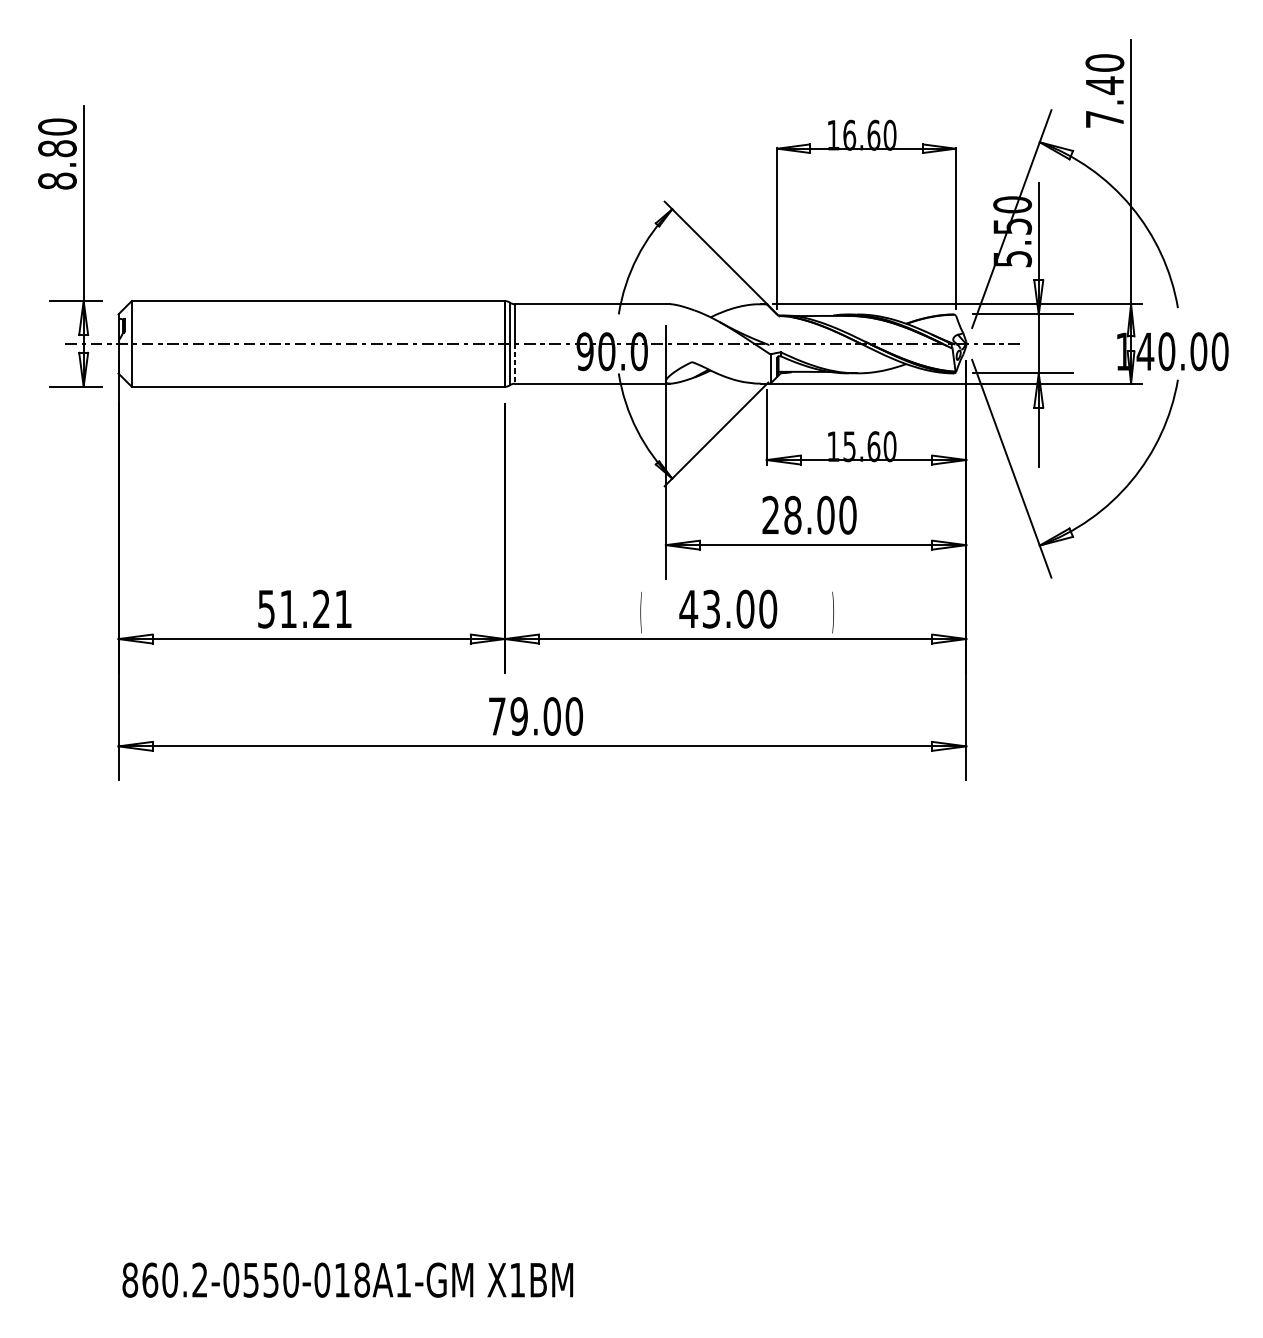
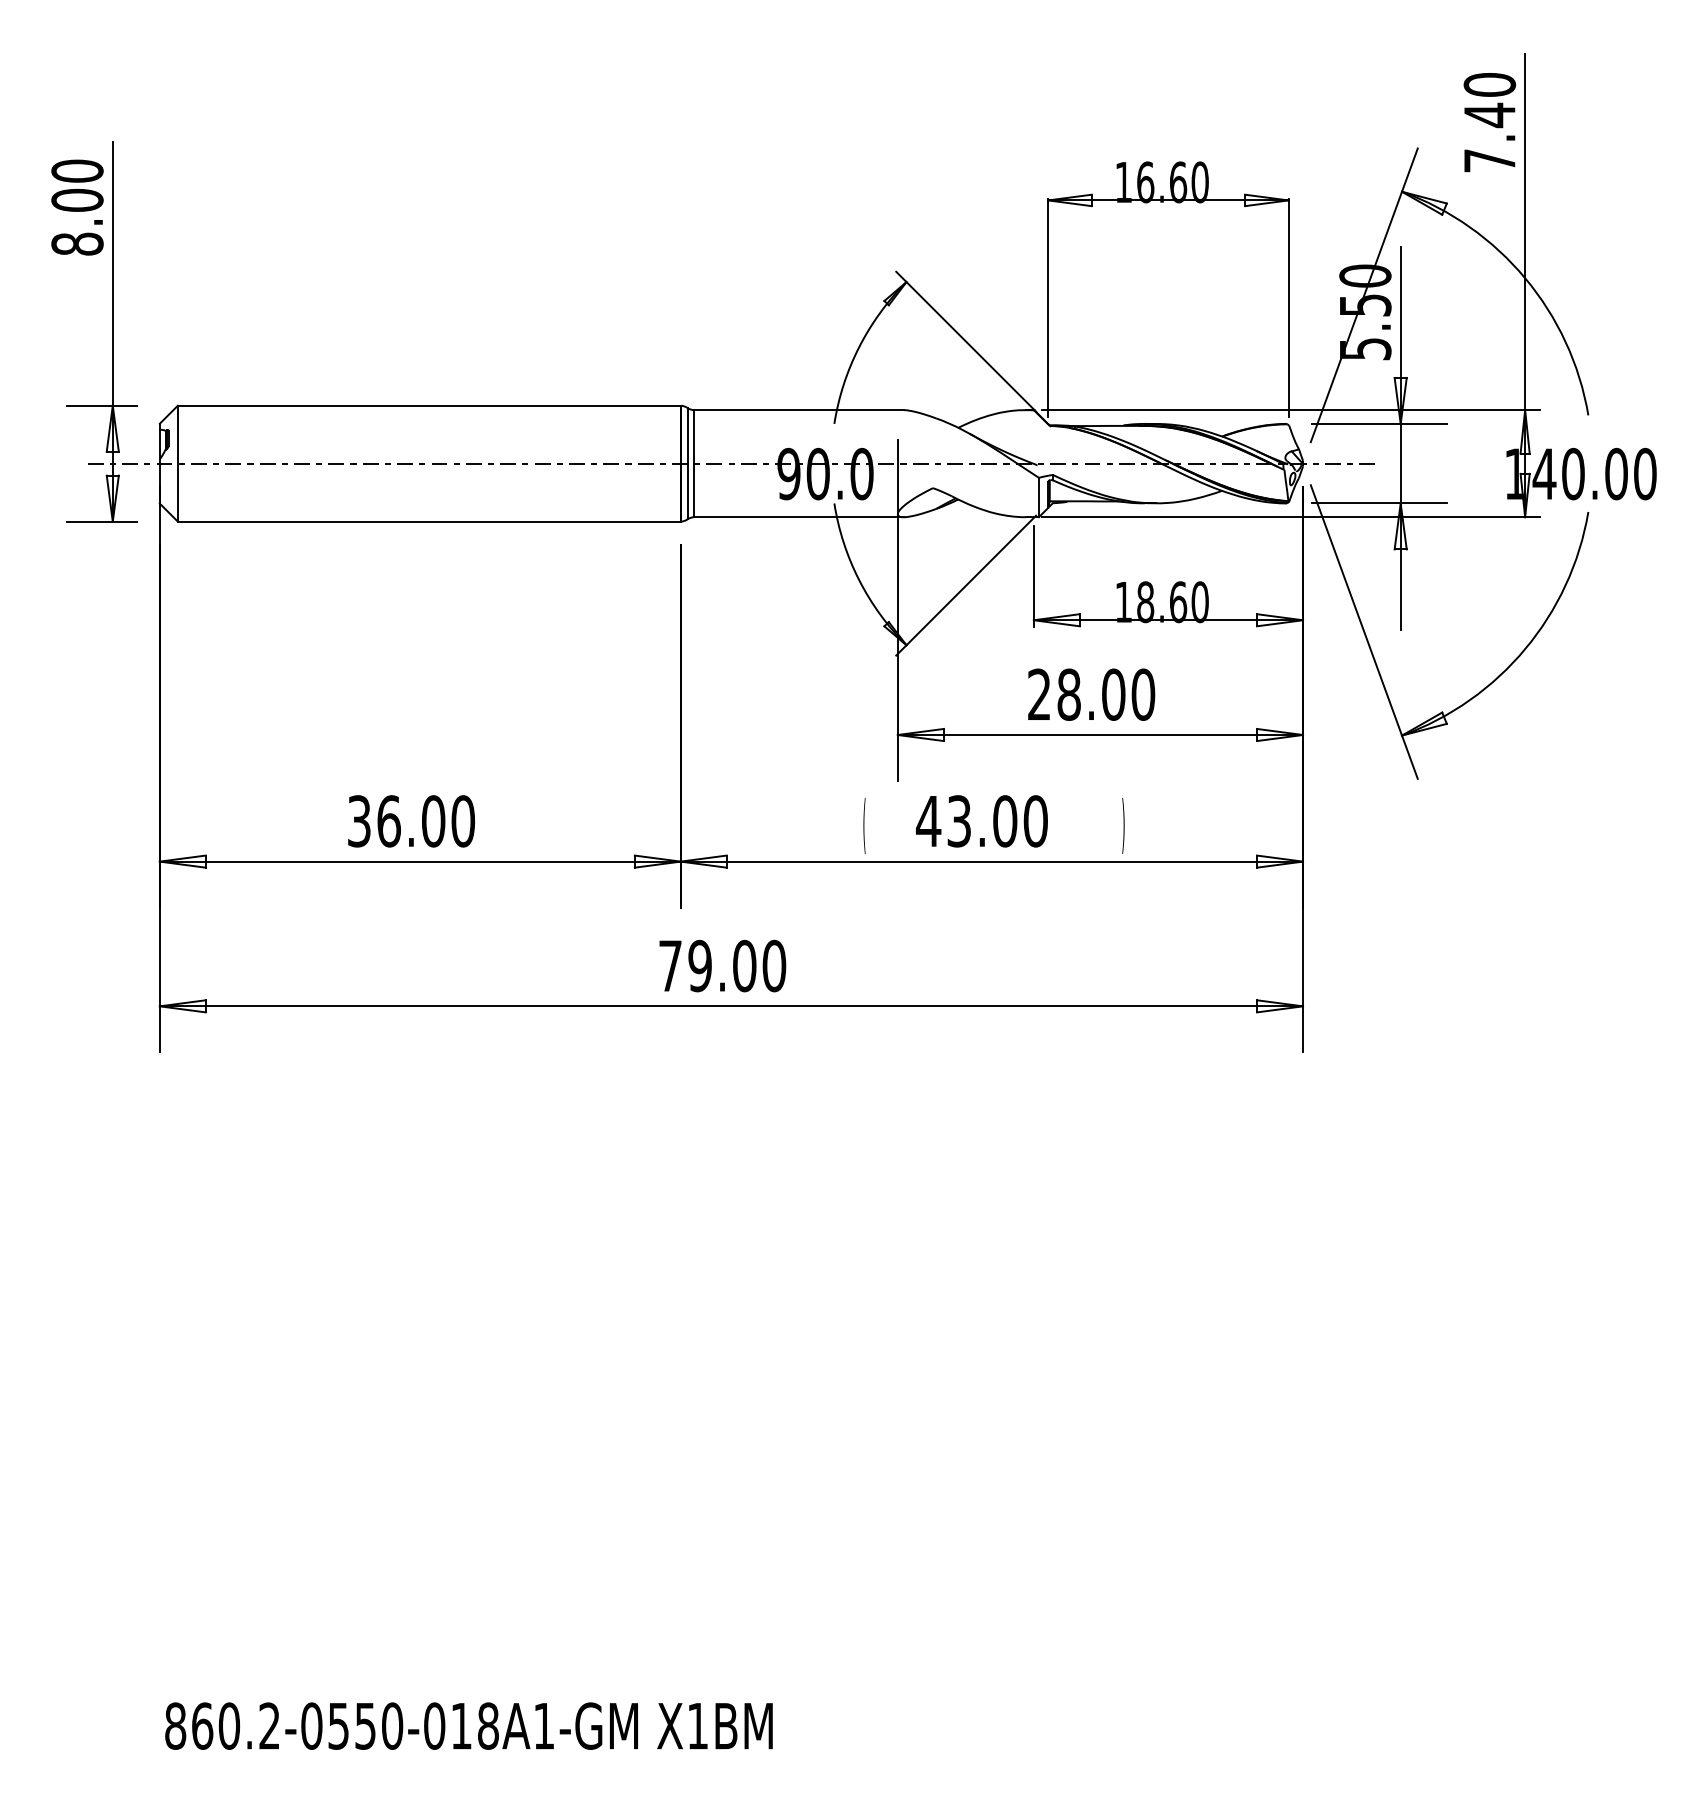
text: (57, 148) -> (77, 199), 8.80 -> 8.00
line: (515, 363) -> (694, 490), dashed -> solid
text: (849, 446) -> (1145, 602), 15.60 -> 18.60
text: (305, 609) -> (411, 821), 51.21 -> 36.00

